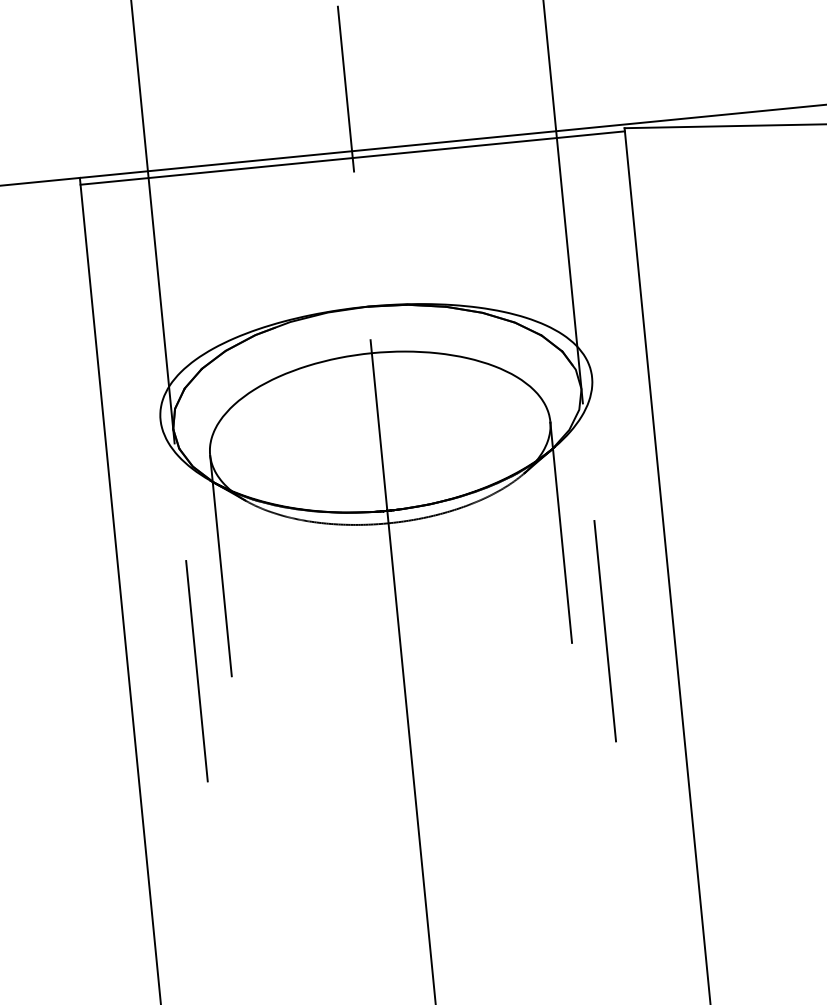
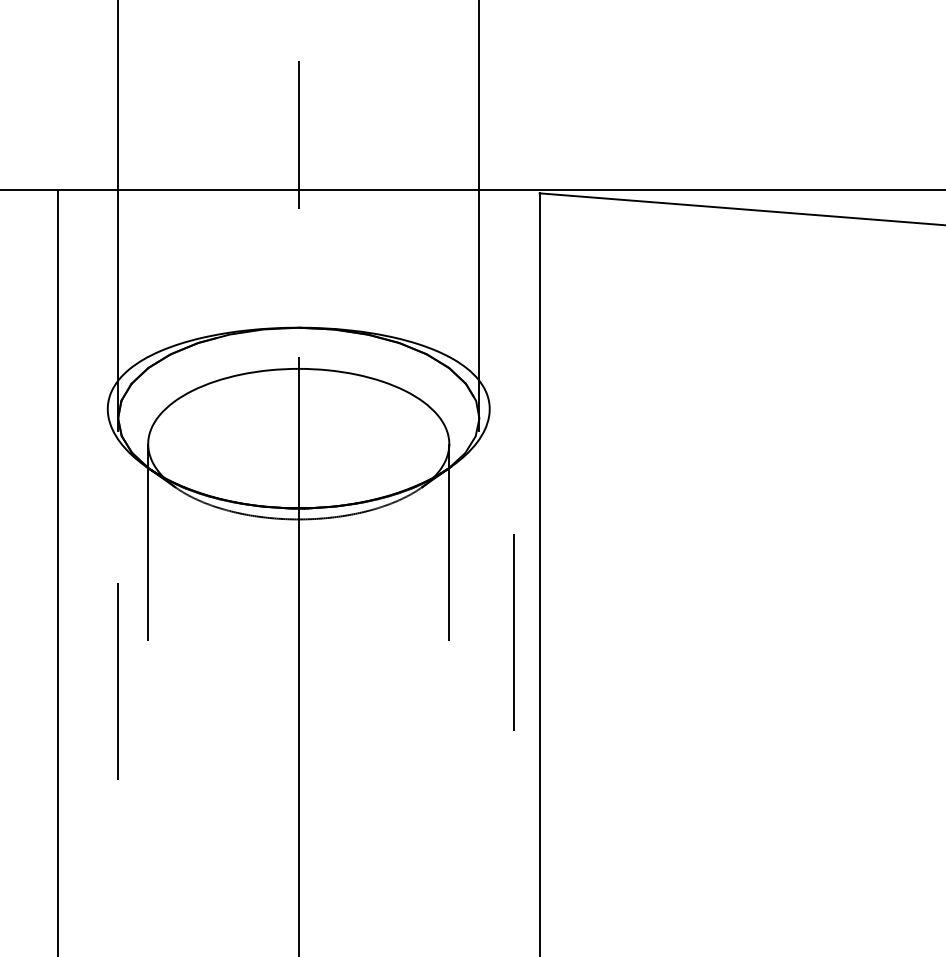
line: (352, 158) -> (298, 196), removed
line: (604, 631) -> (513, 632), moved
line: (196, 671) -> (117, 681), moved

